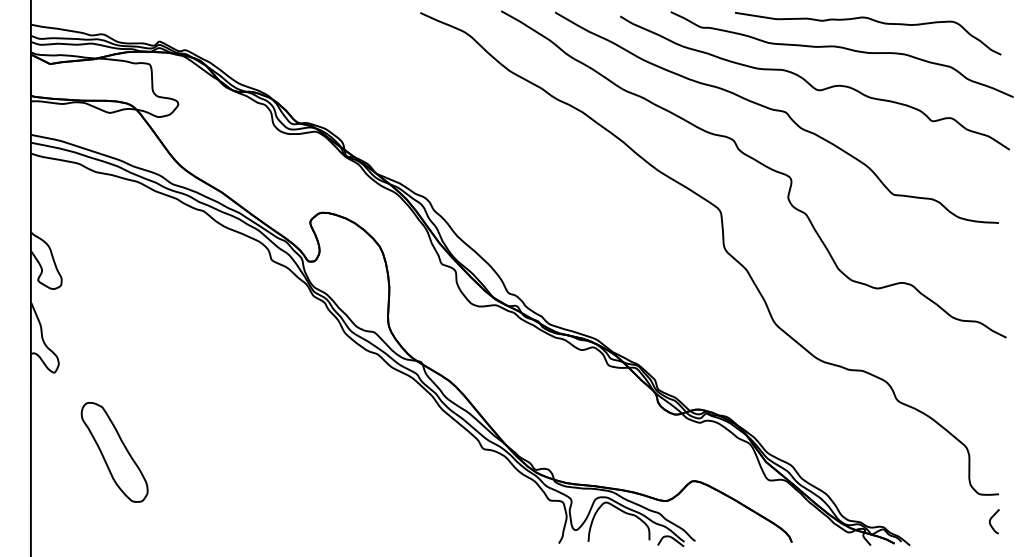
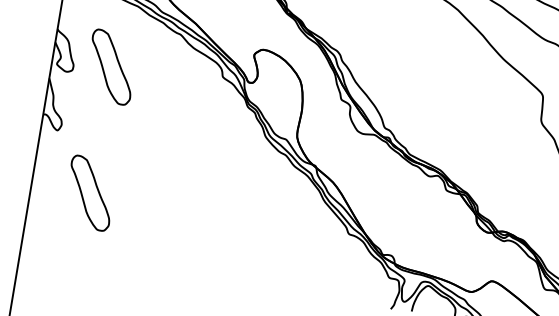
part: (114, 272) -> (111, 67), added

